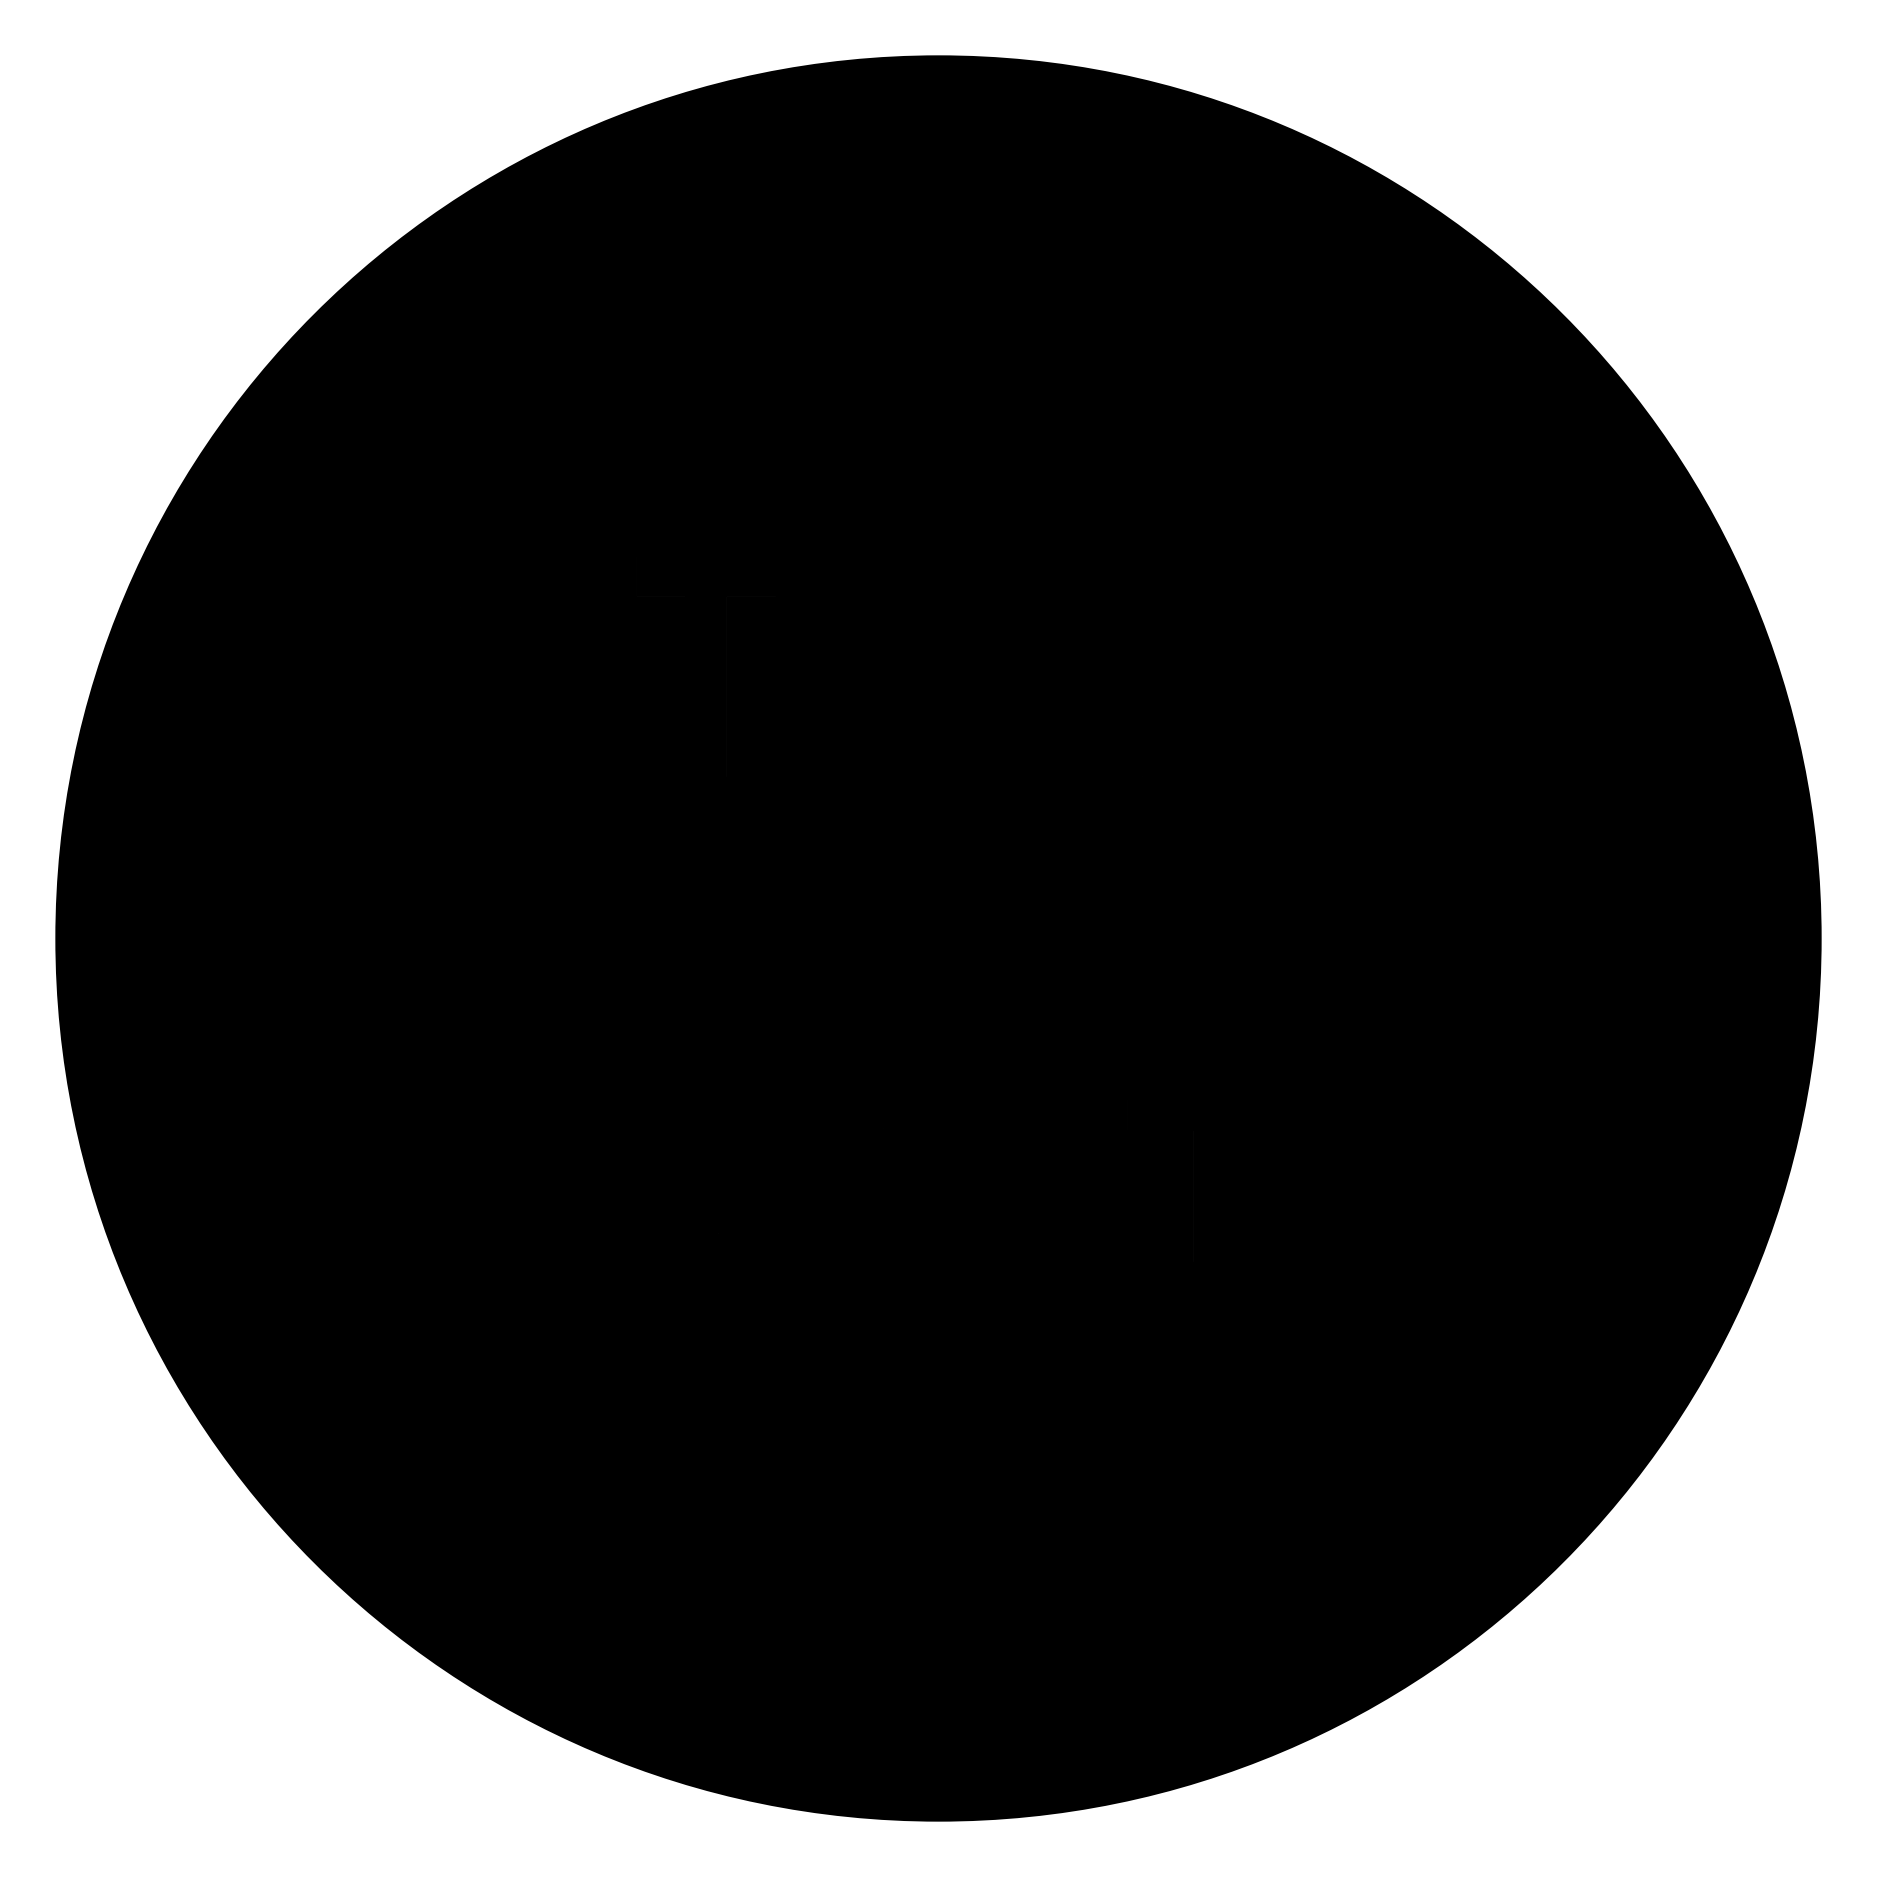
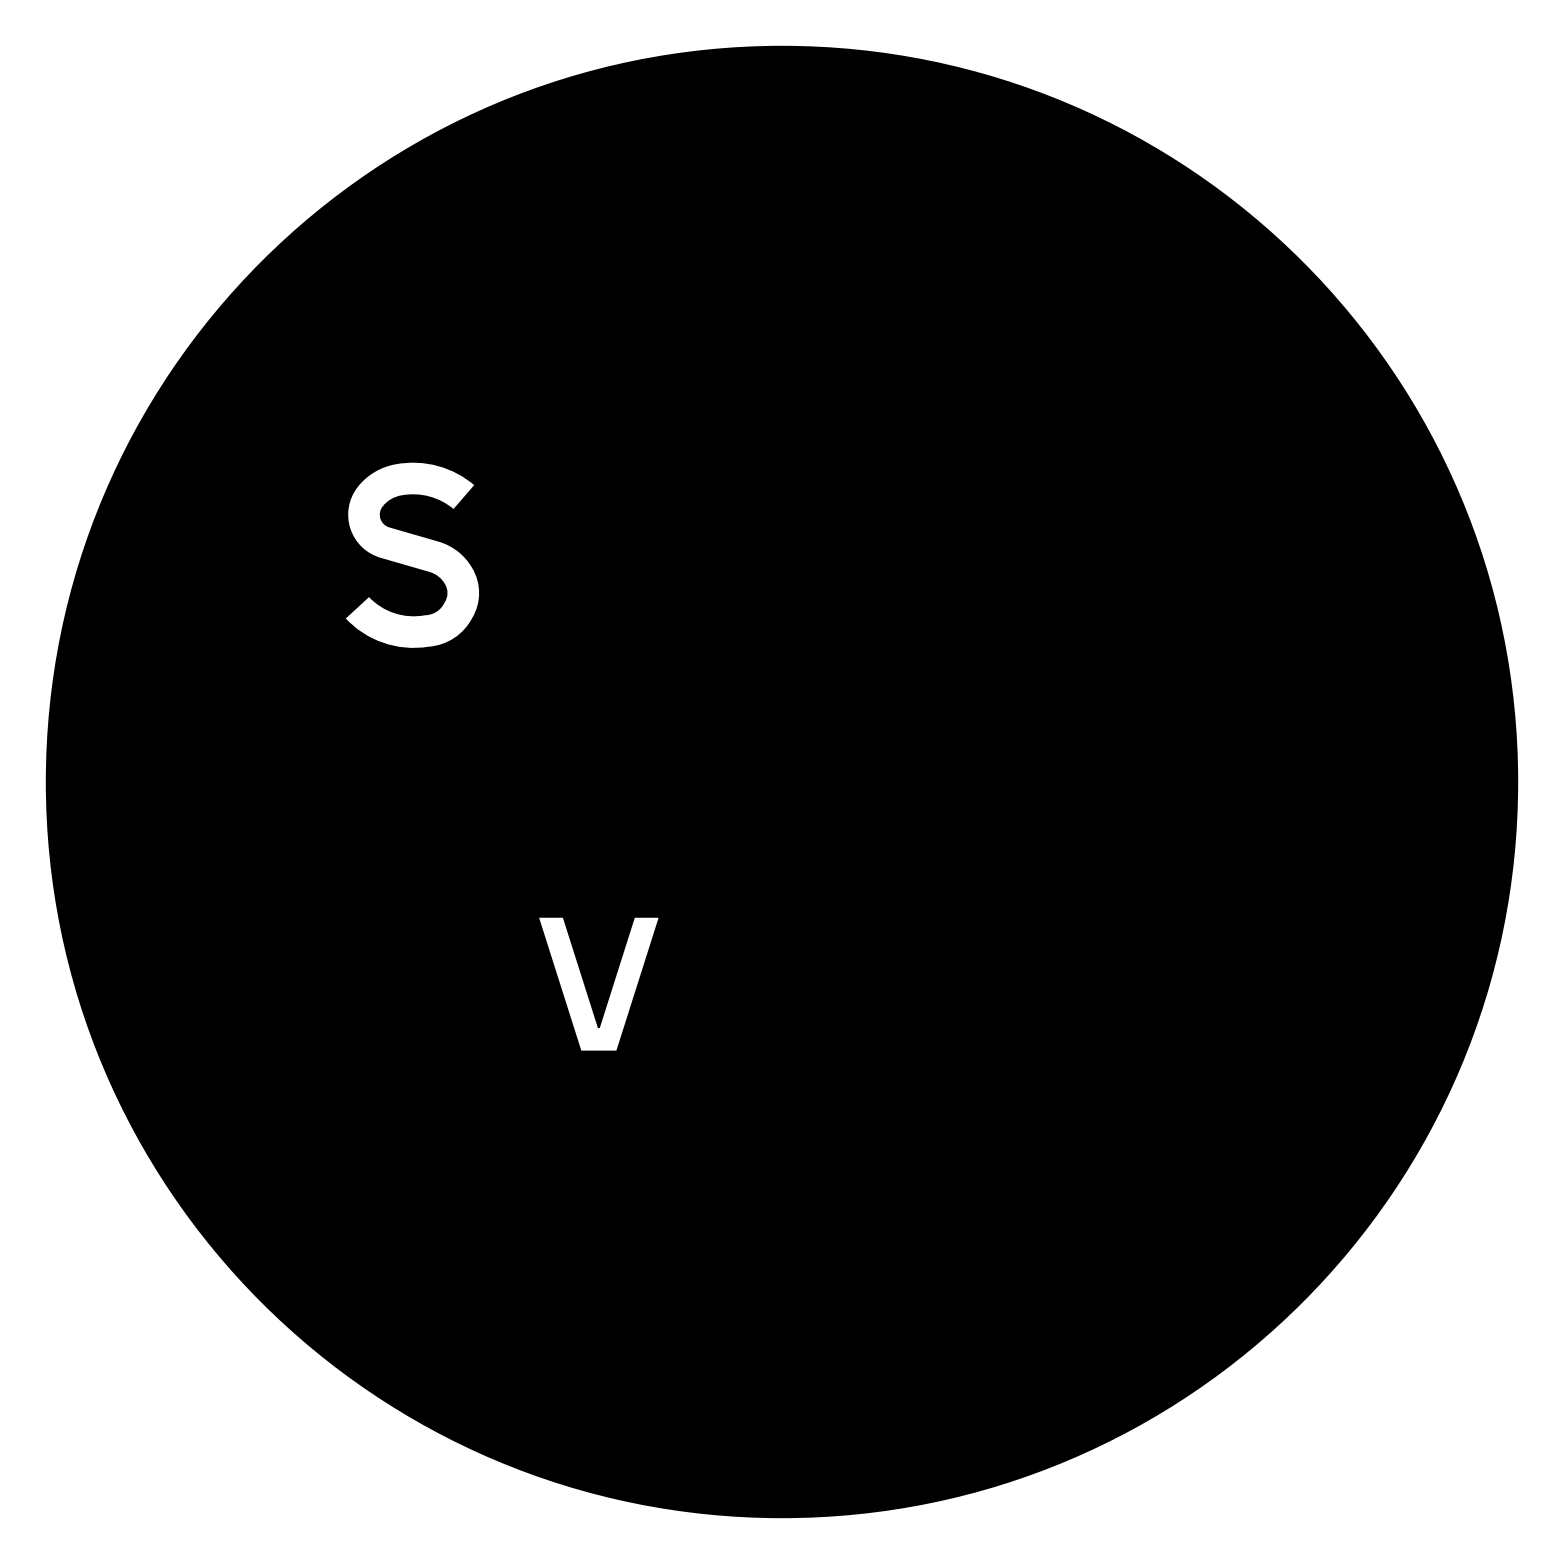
fill: (494, 666) -> (411, 555), removed
fill: (718, 1180) -> (598, 983), removed

